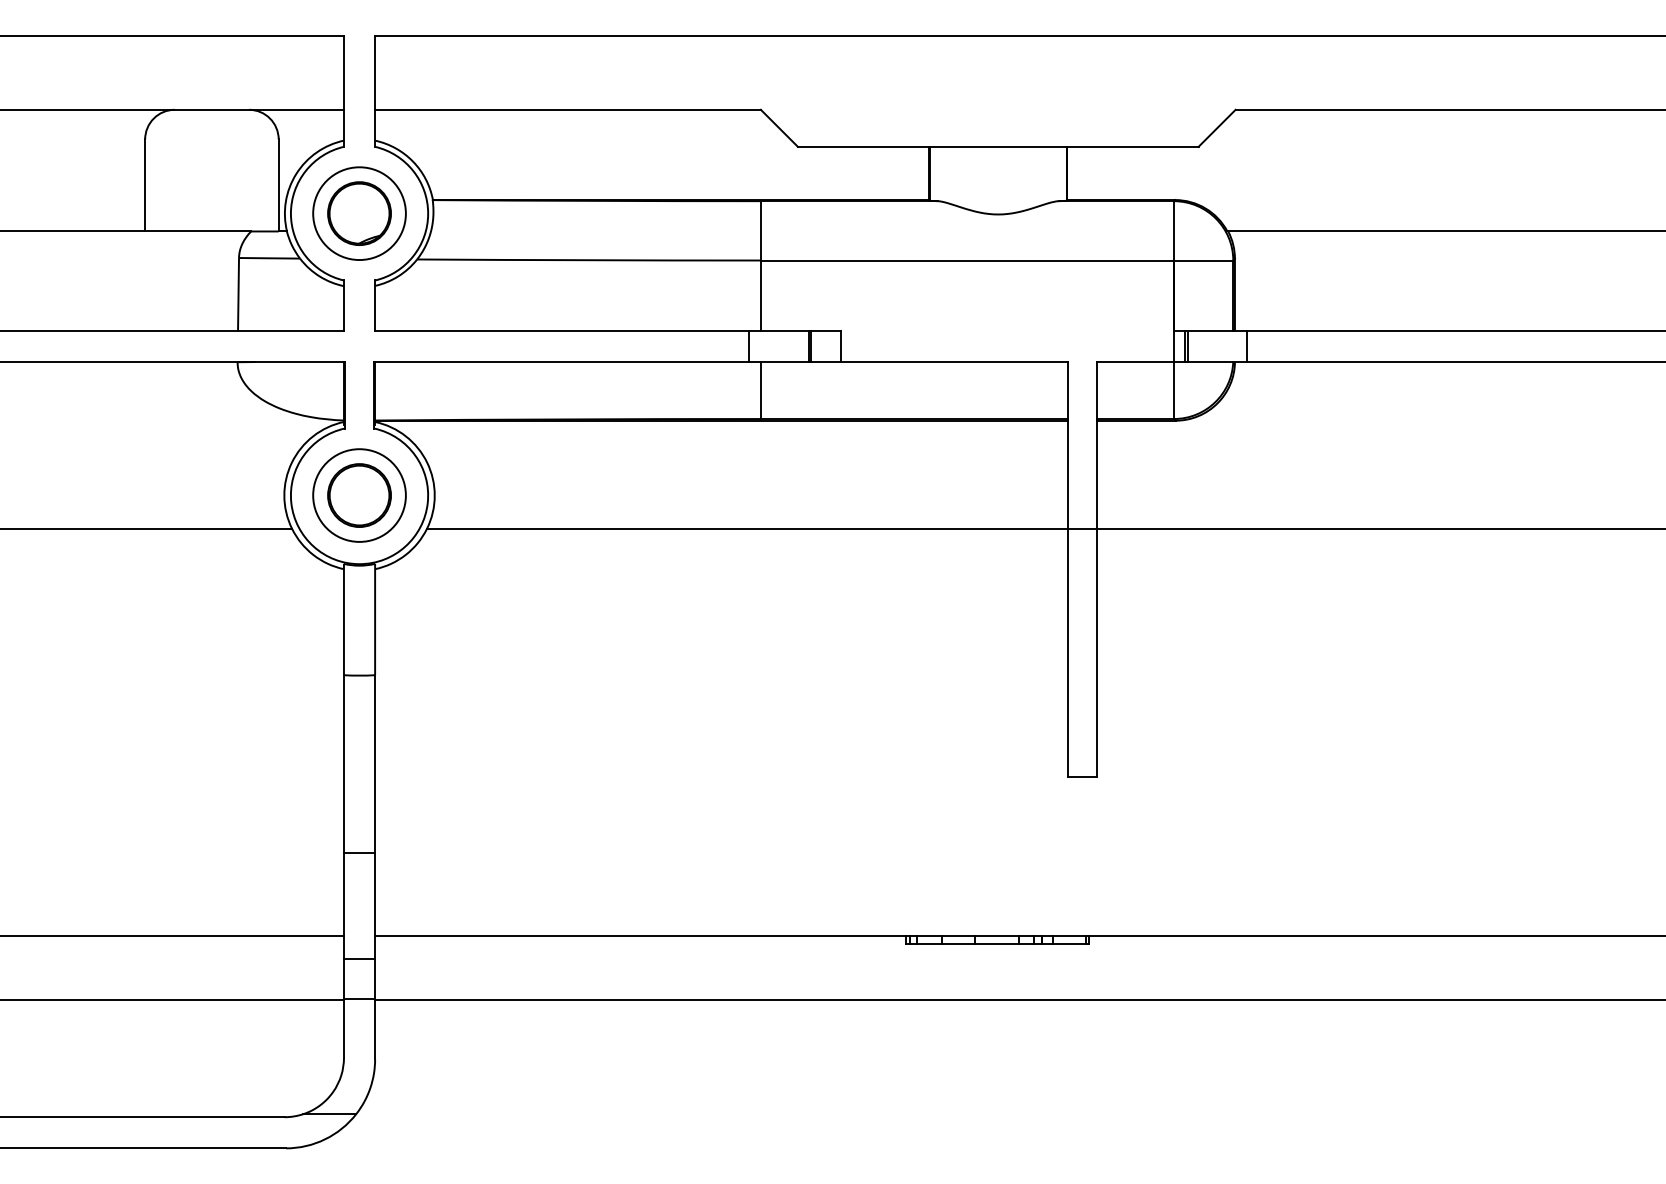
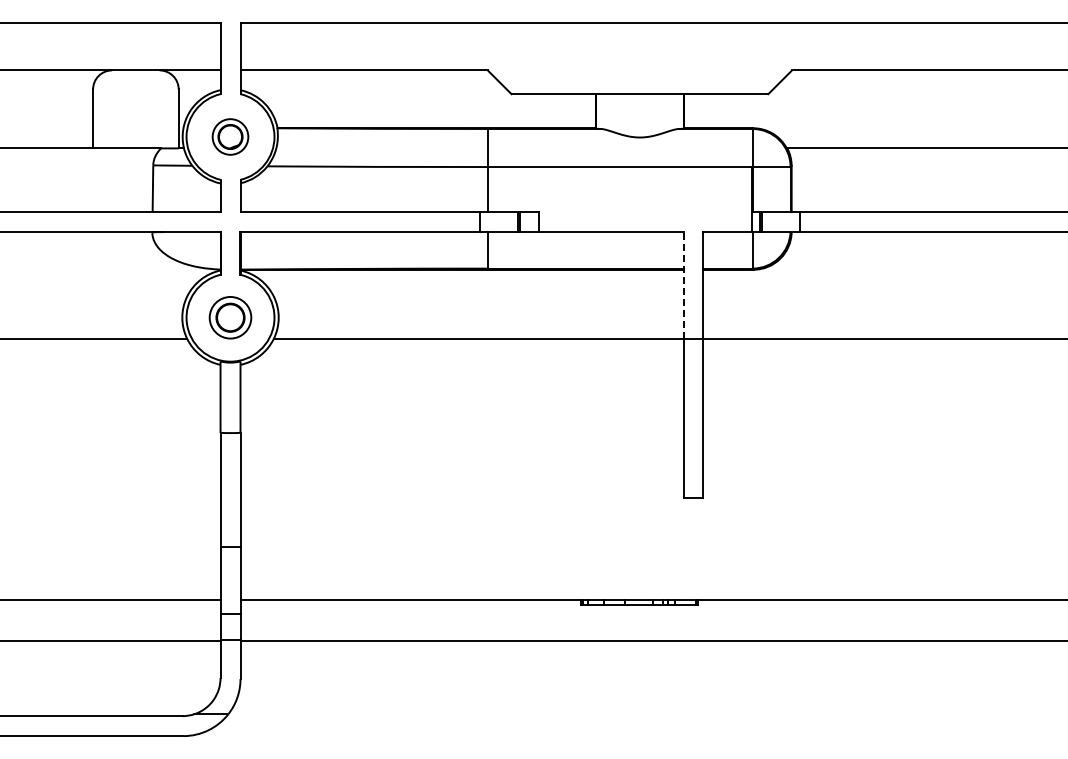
part: (359, 212) -> (230, 136), size x0.6
line: (1067, 445) -> (684, 285), solid -> dashed
part: (359, 495) -> (230, 317), size x0.7

